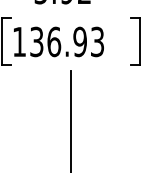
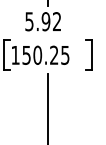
text: (66, 40) -> (45, 54), 136.93 -> 150.25

